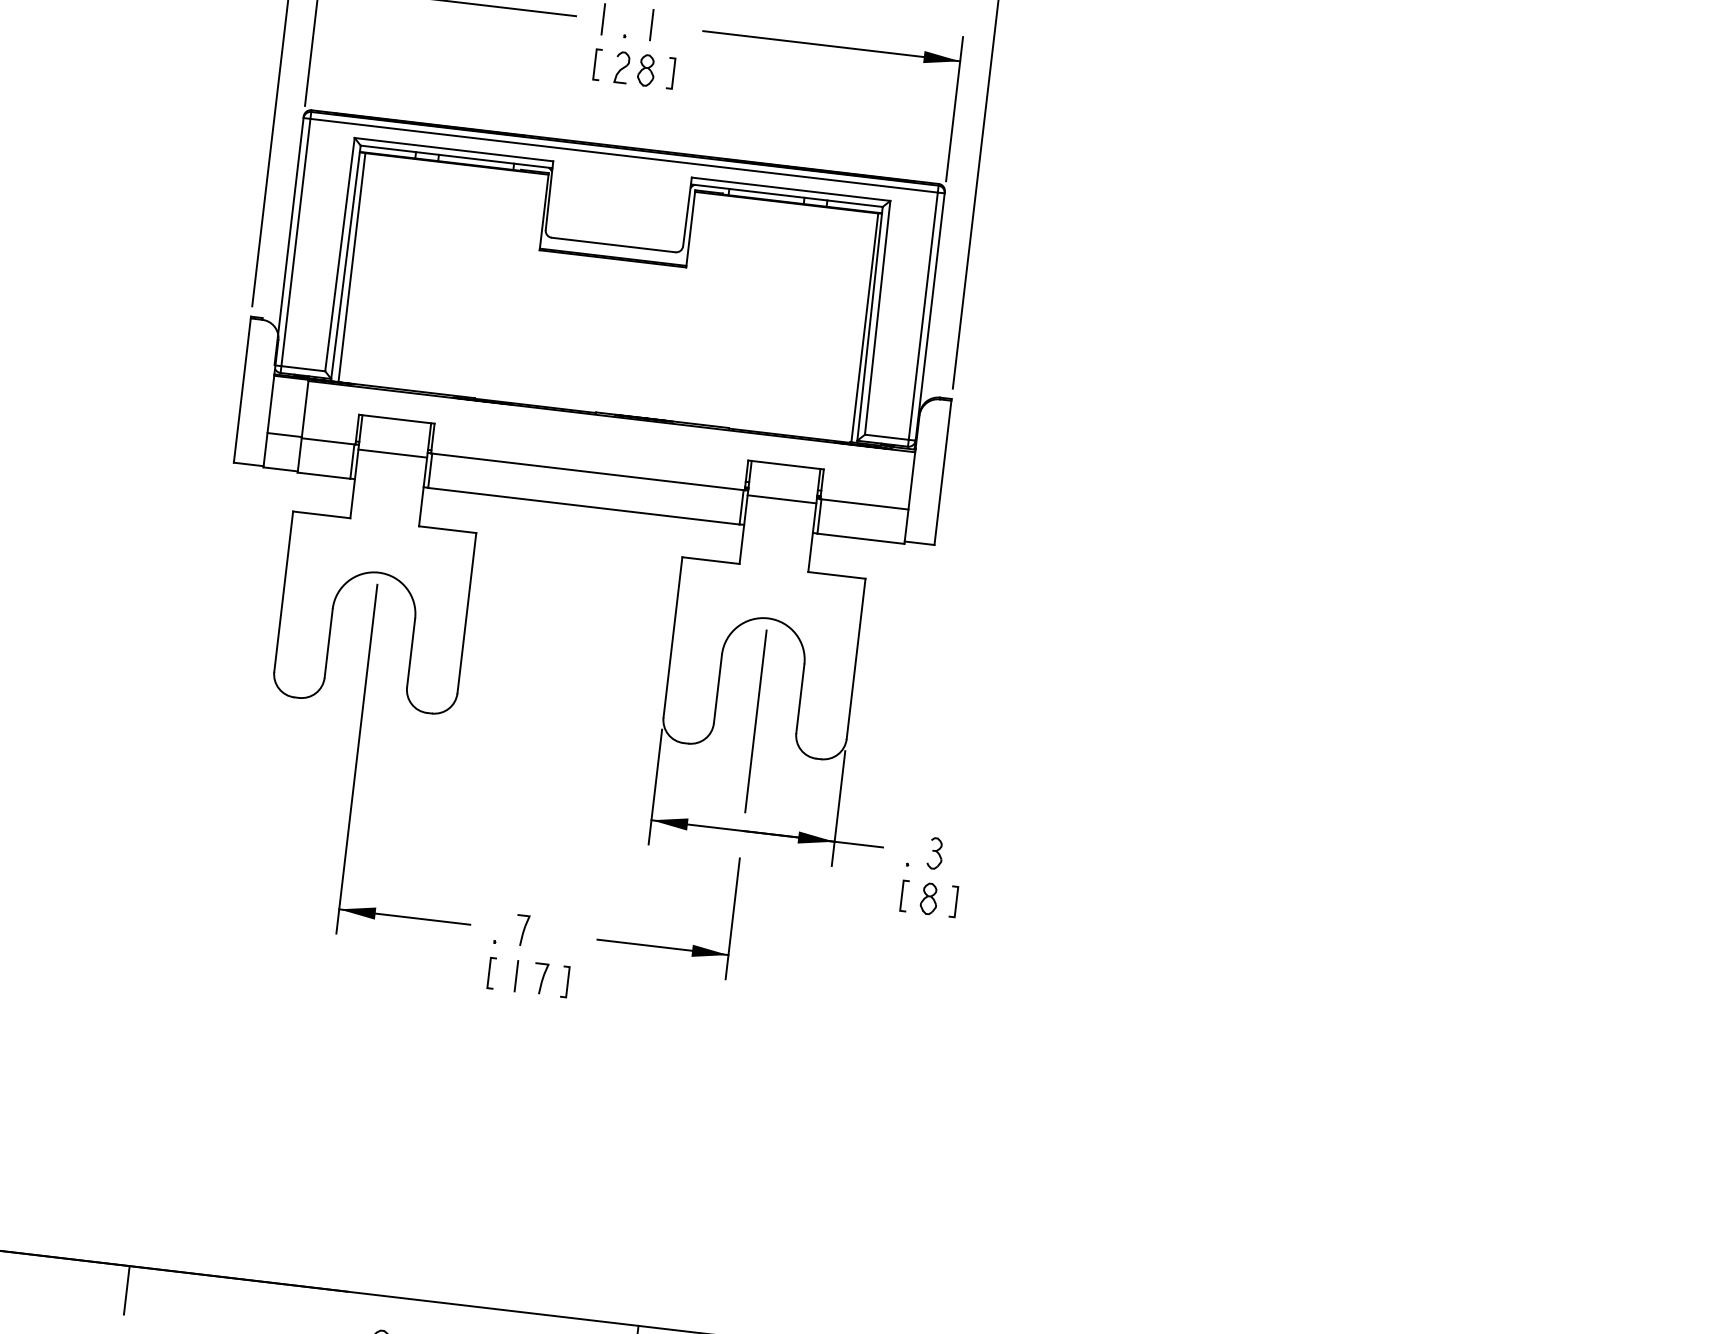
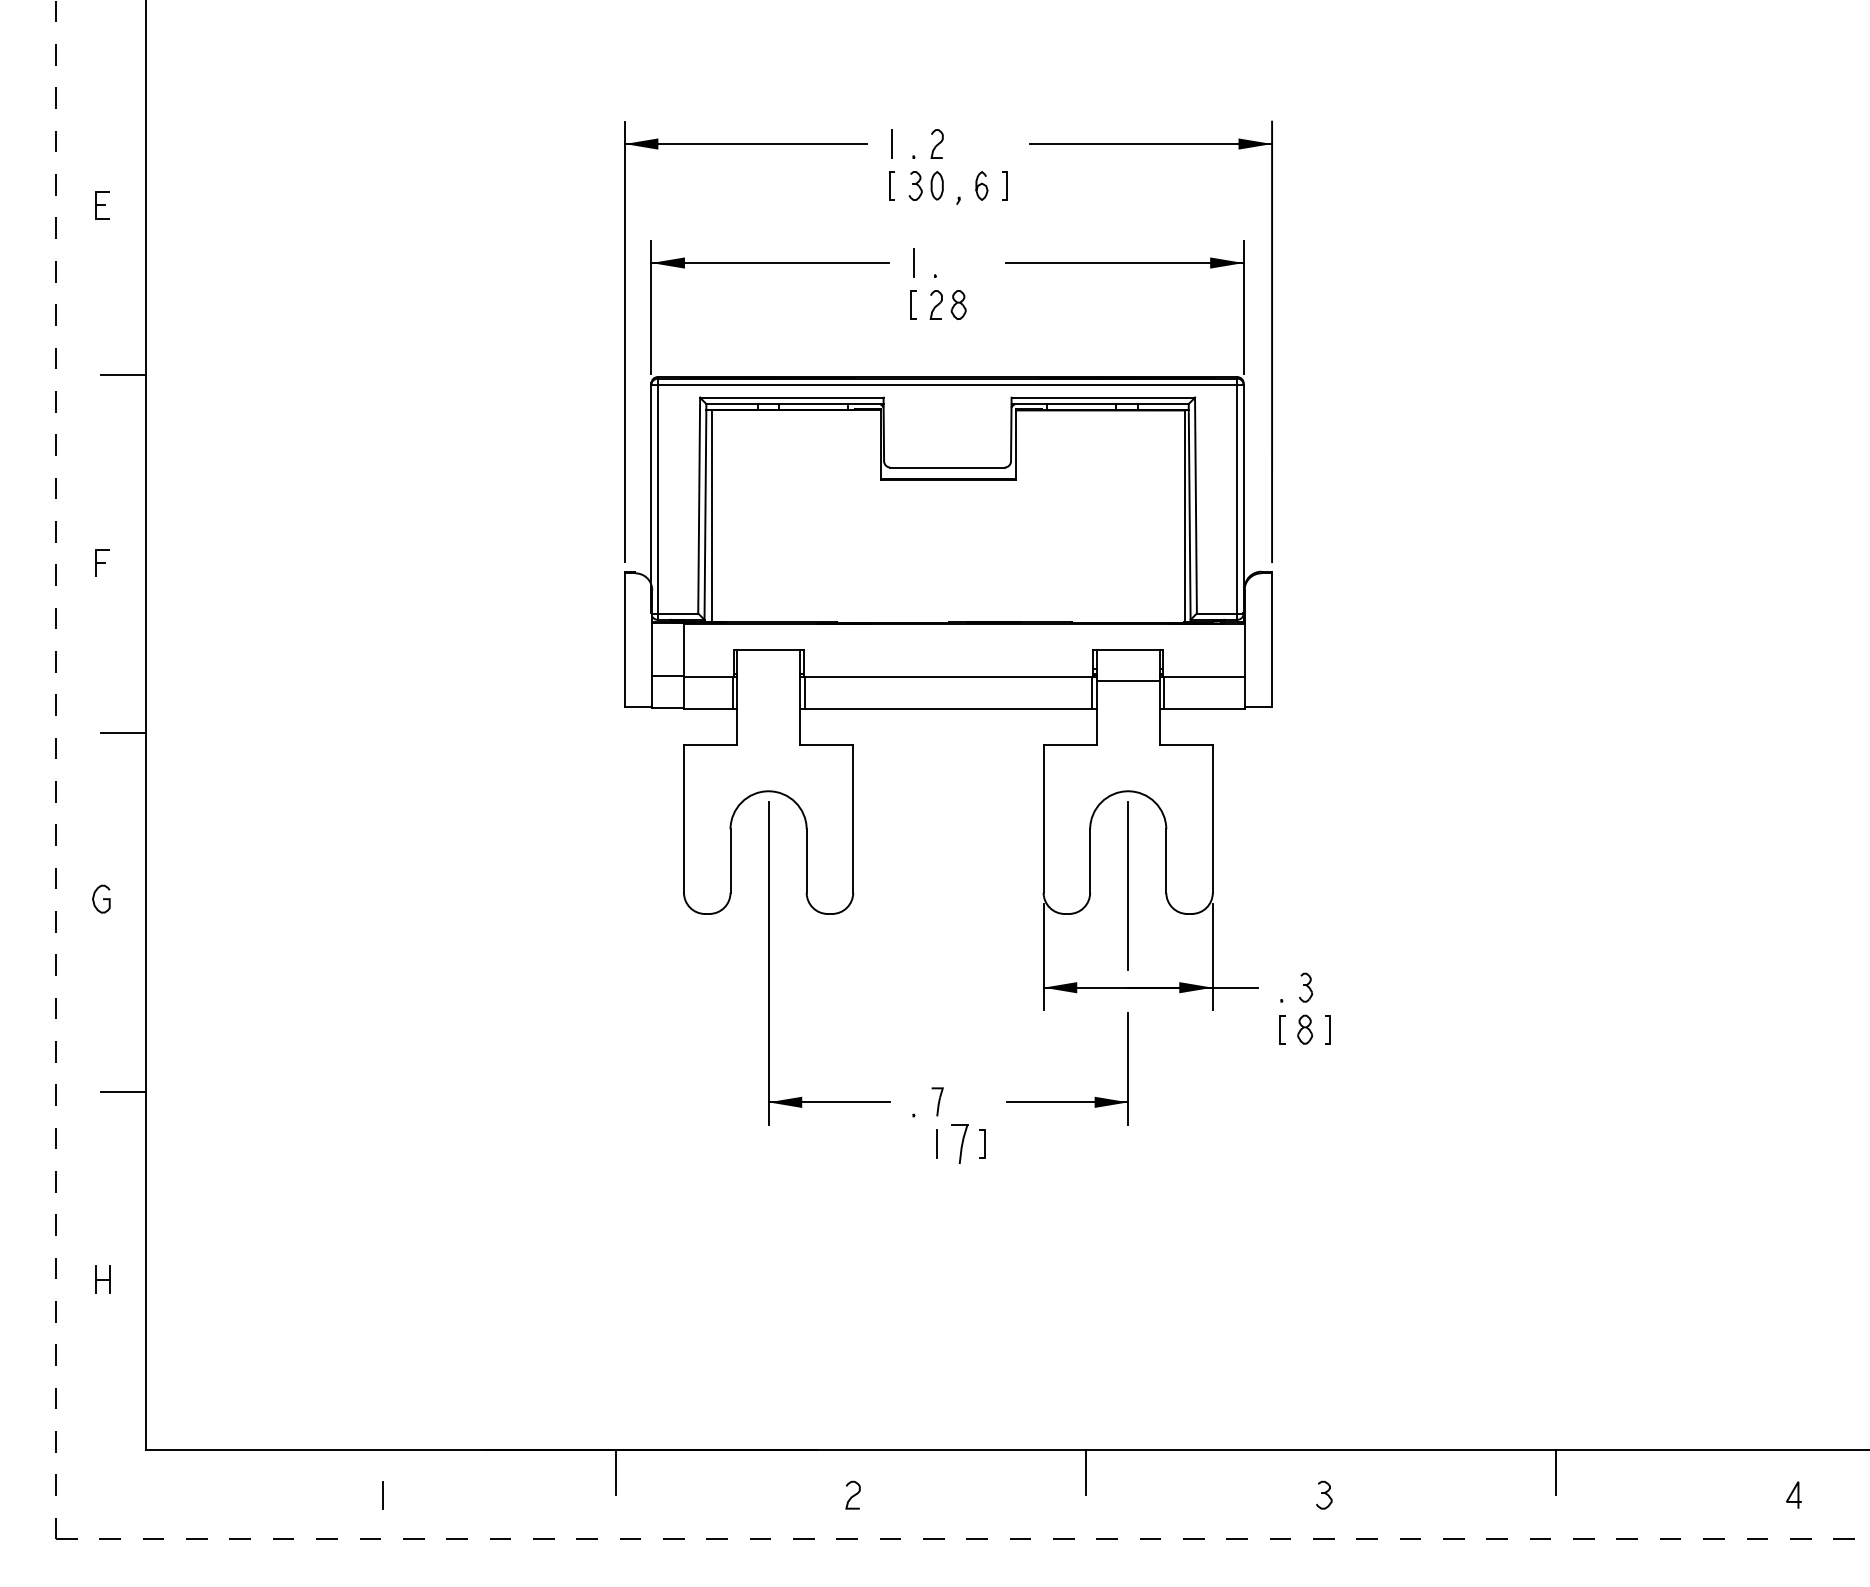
line: (651, 25) -> (958, 263), removed
line: (673, 73) -> (983, 304), removed
line: (392, 453) -> (768, 681), removed
line: (489, 972) -> (912, 1143), removed
part: (540, 978) -> (959, 1143), size x1.4

